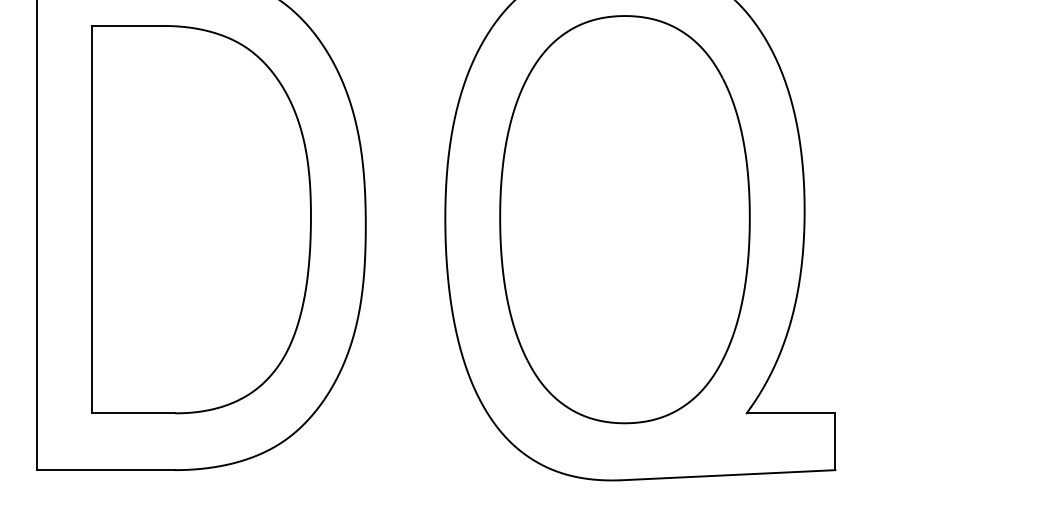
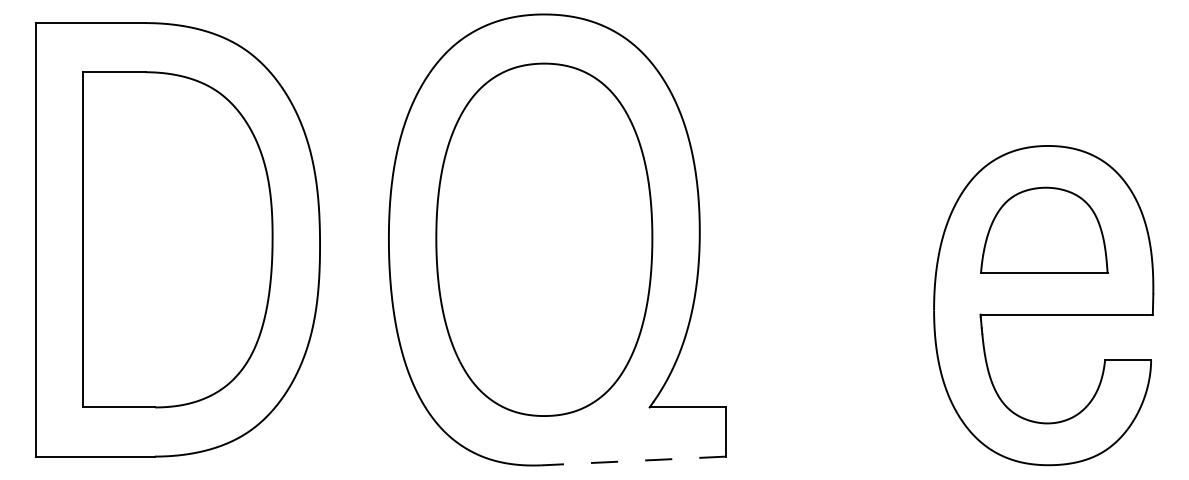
line: (728, 474) -> (633, 460), solid -> dashed

